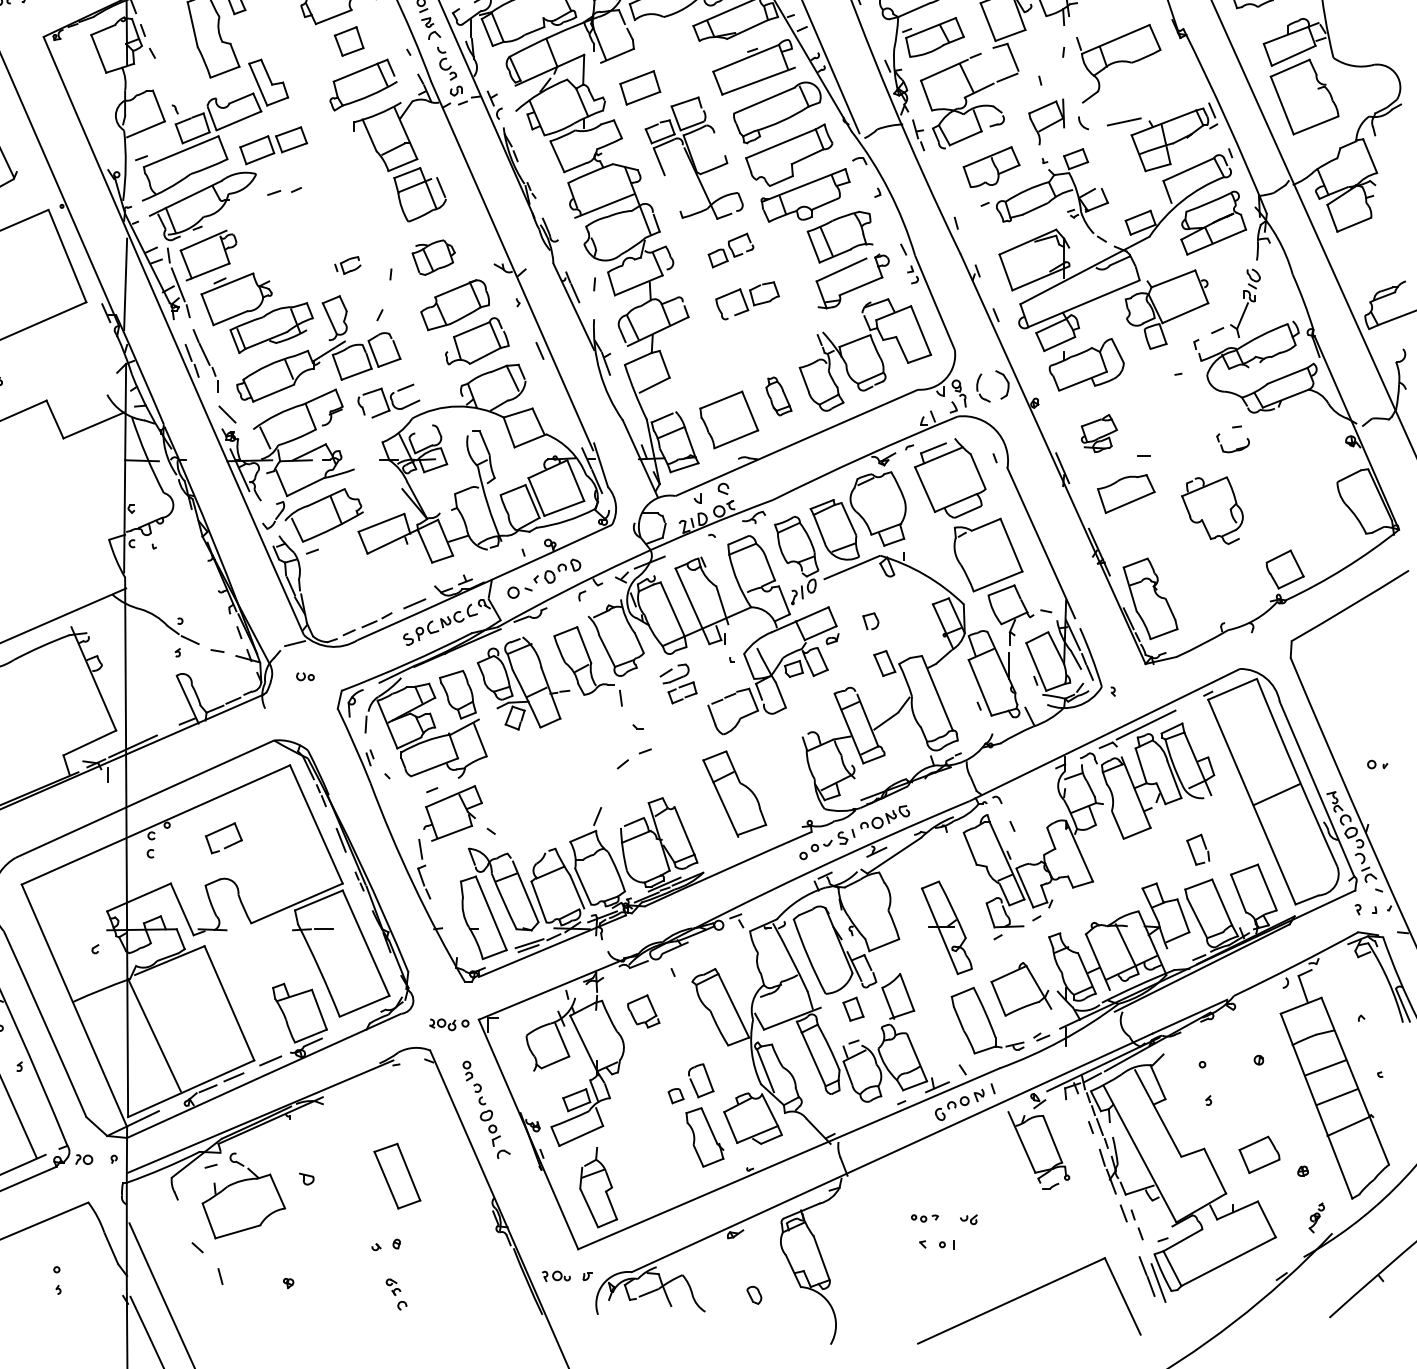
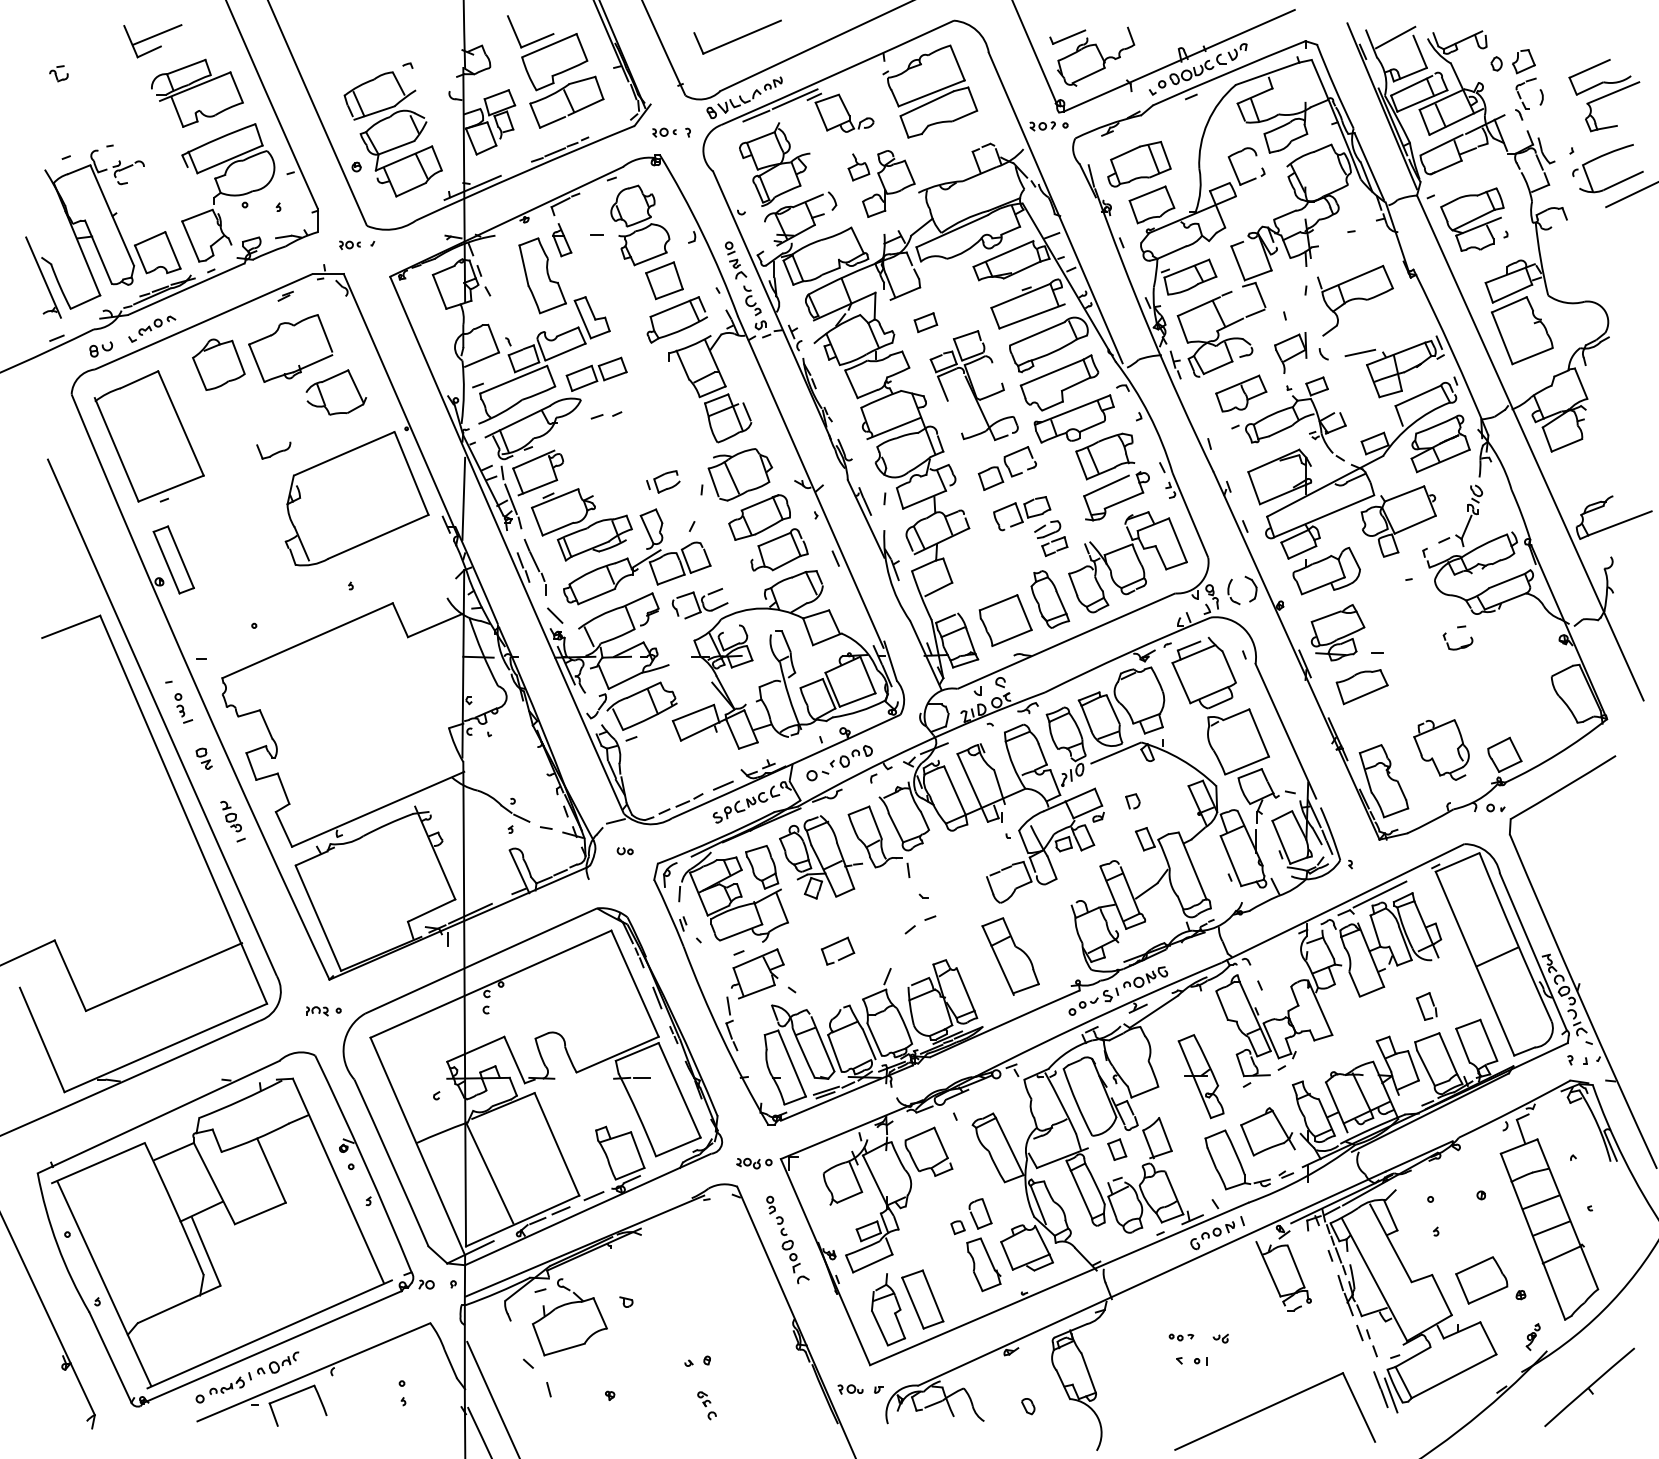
part: (349, 41) -> (664, 280), size x1.43
part: (639, 87) -> (925, 322), size x0.62
part: (730, 250) -> (1006, 468), size x1.43
part: (433, 257) -> (740, 474), size x1.67
part: (348, 265) -> (663, 481), size x1.43
part: (779, 396) -> (1050, 599), size x1.67
part: (1098, 433) -> (1337, 632), size x1.67
part: (1212, 510) -> (1441, 749), moved
part: (678, 683) -> (1051, 538), moved
part: (1377, 764) -> (1495, 807), moved
part: (221, 830) -> (835, 944), moved
part: (643, 1011) -> (928, 1151), size x1.67
part: (1259, 1154) -> (1481, 1280), size x1.43
part: (397, 1176) -> (922, 1299), moved

